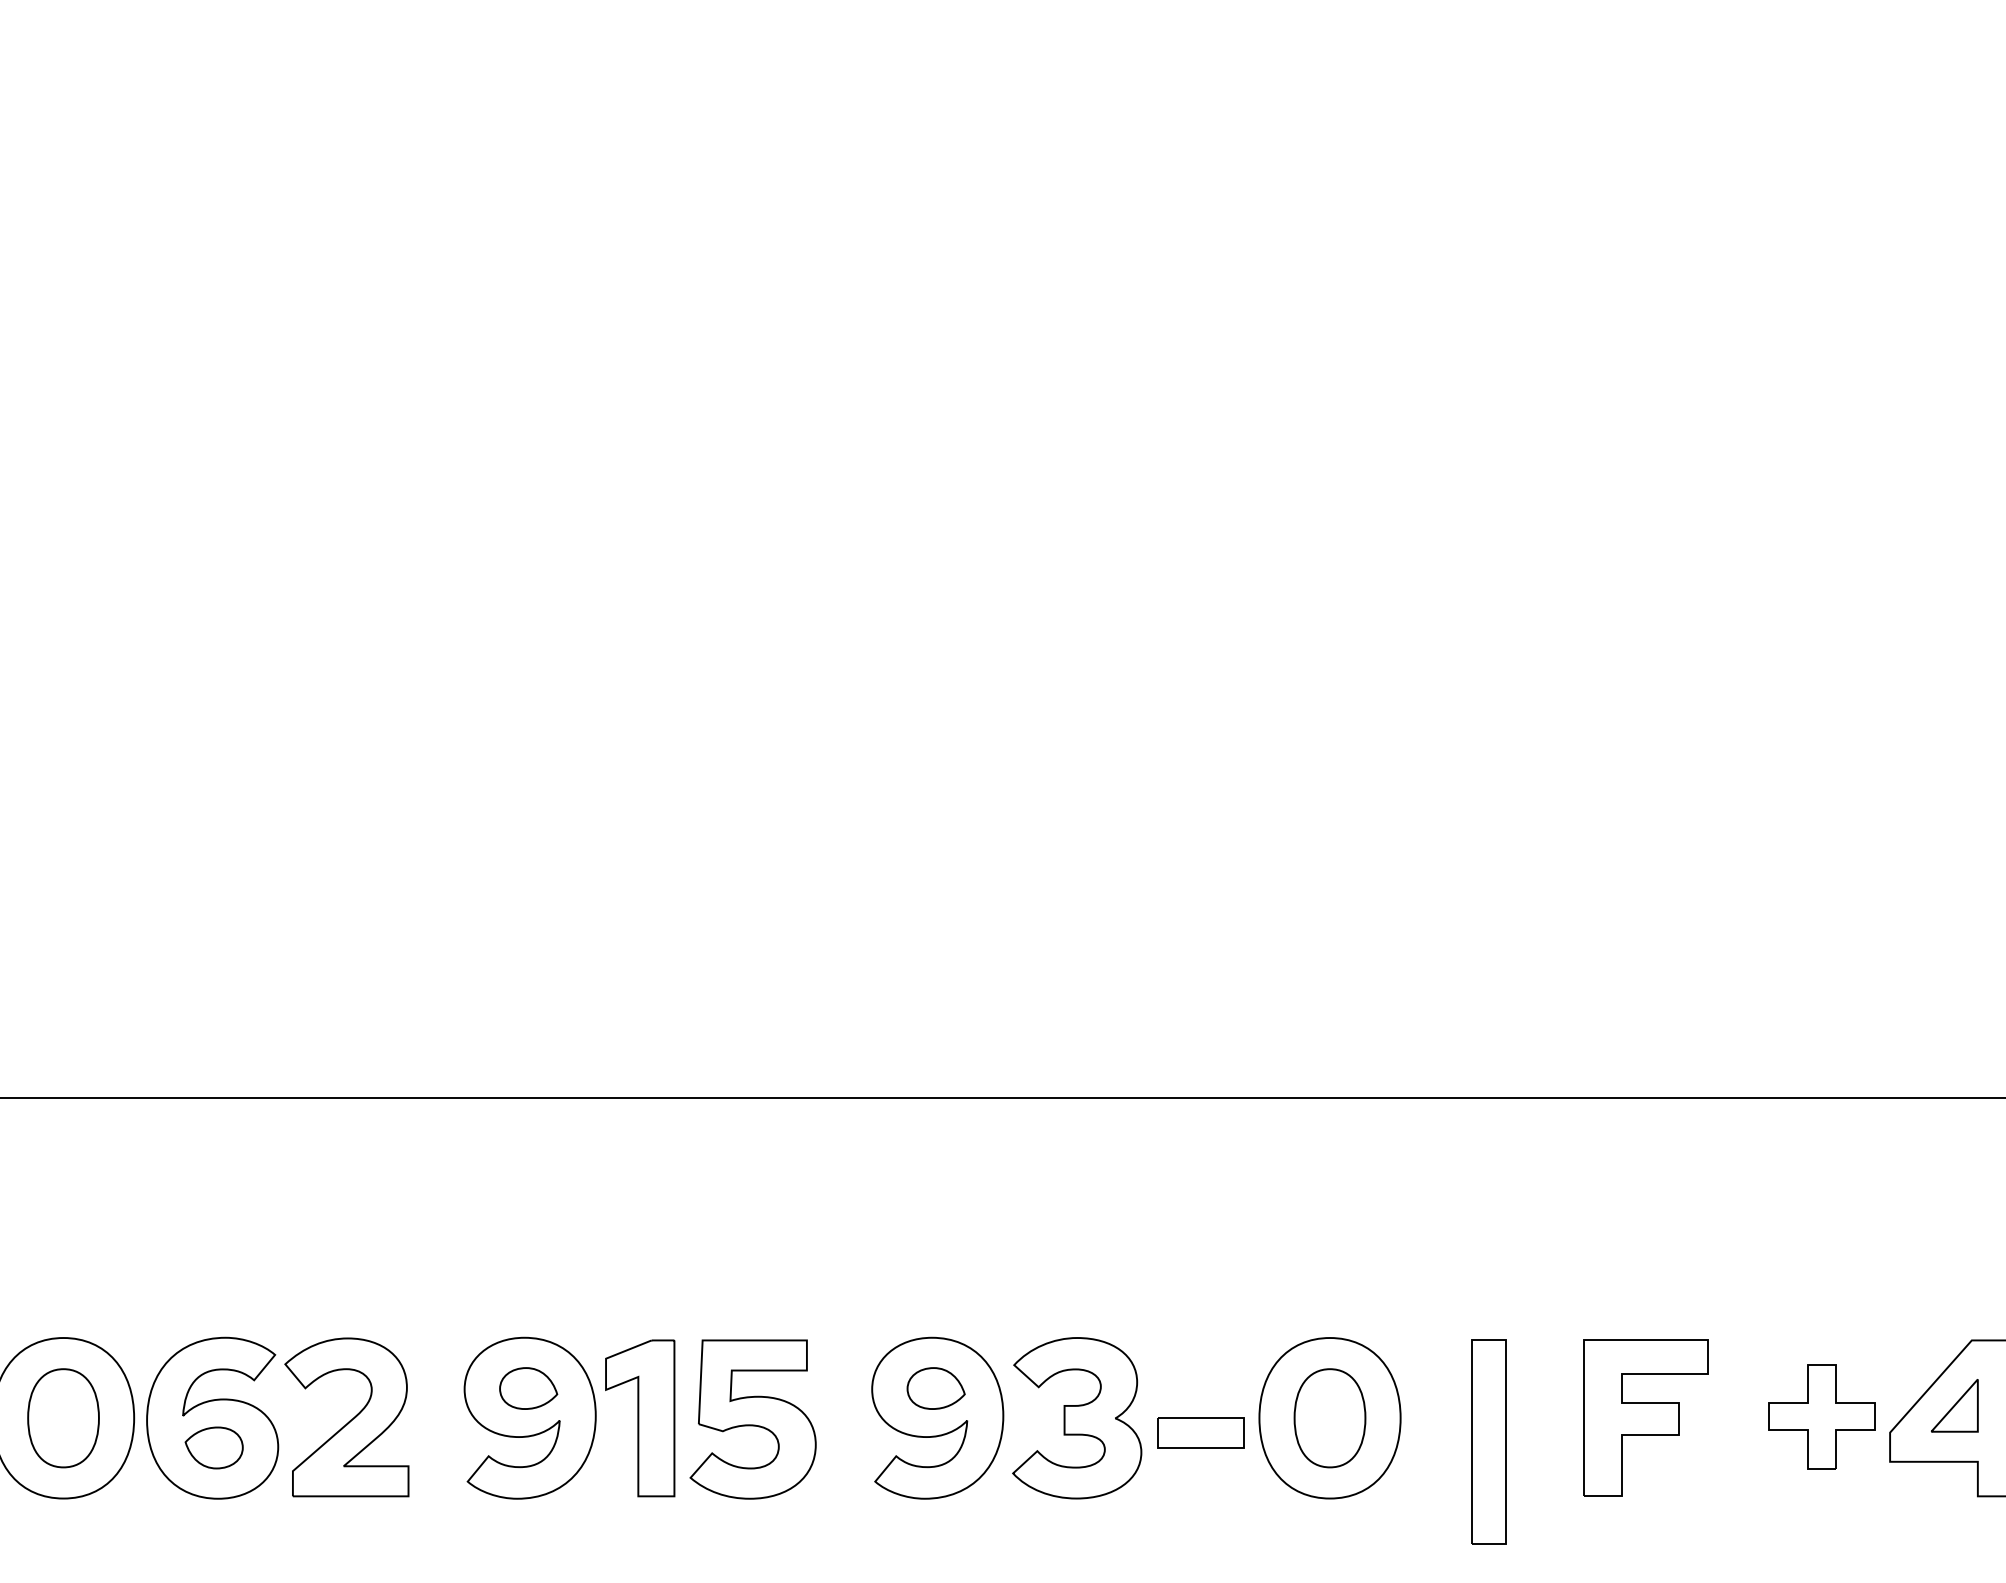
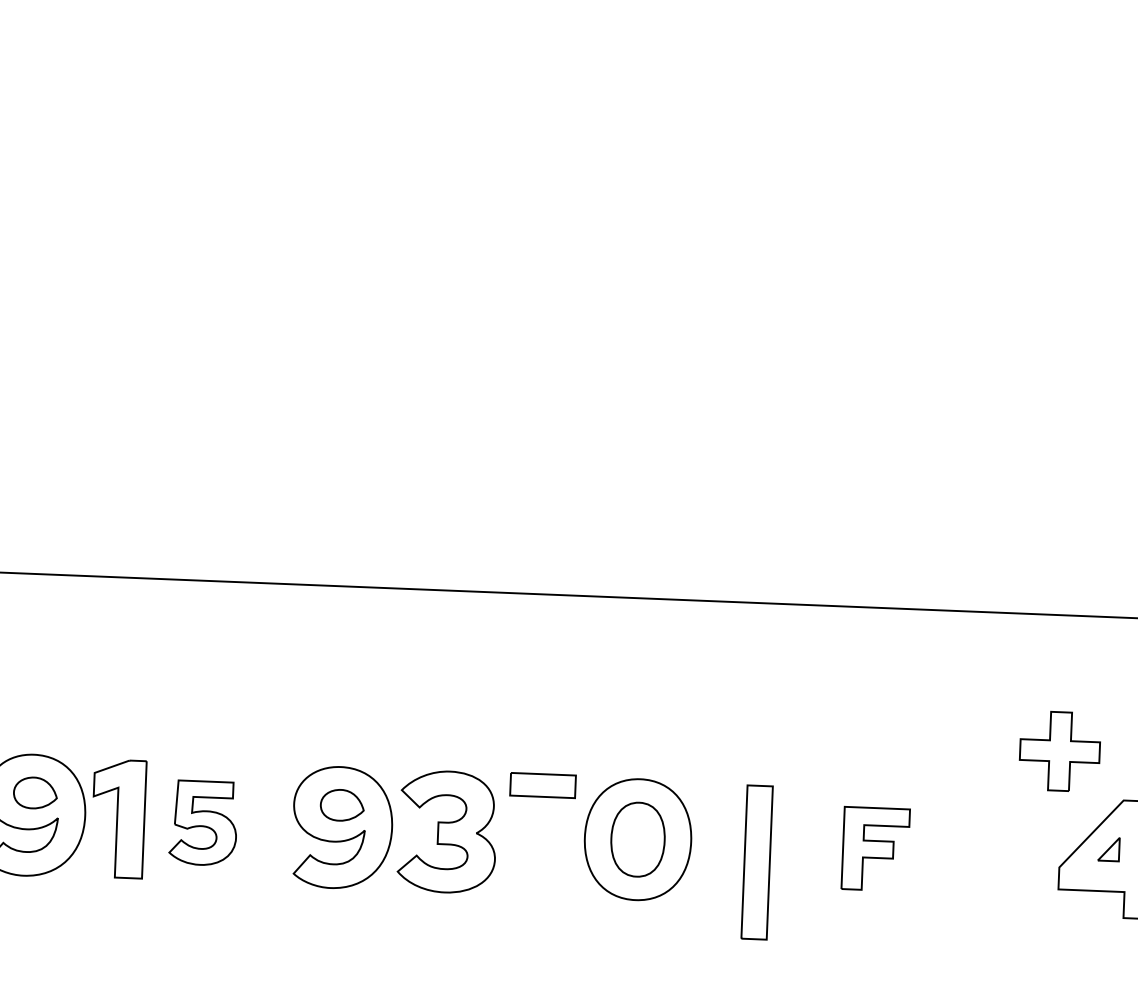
part: (1954, 1405) -> (1108, 848), size x0.6
part: (1821, 1416) -> (1059, 751), moved
part: (1645, 1417) -> (875, 848), size x0.7
part: (752, 1419) -> (203, 823), size x0.7
part: (1200, 1432) -> (542, 785), moved

